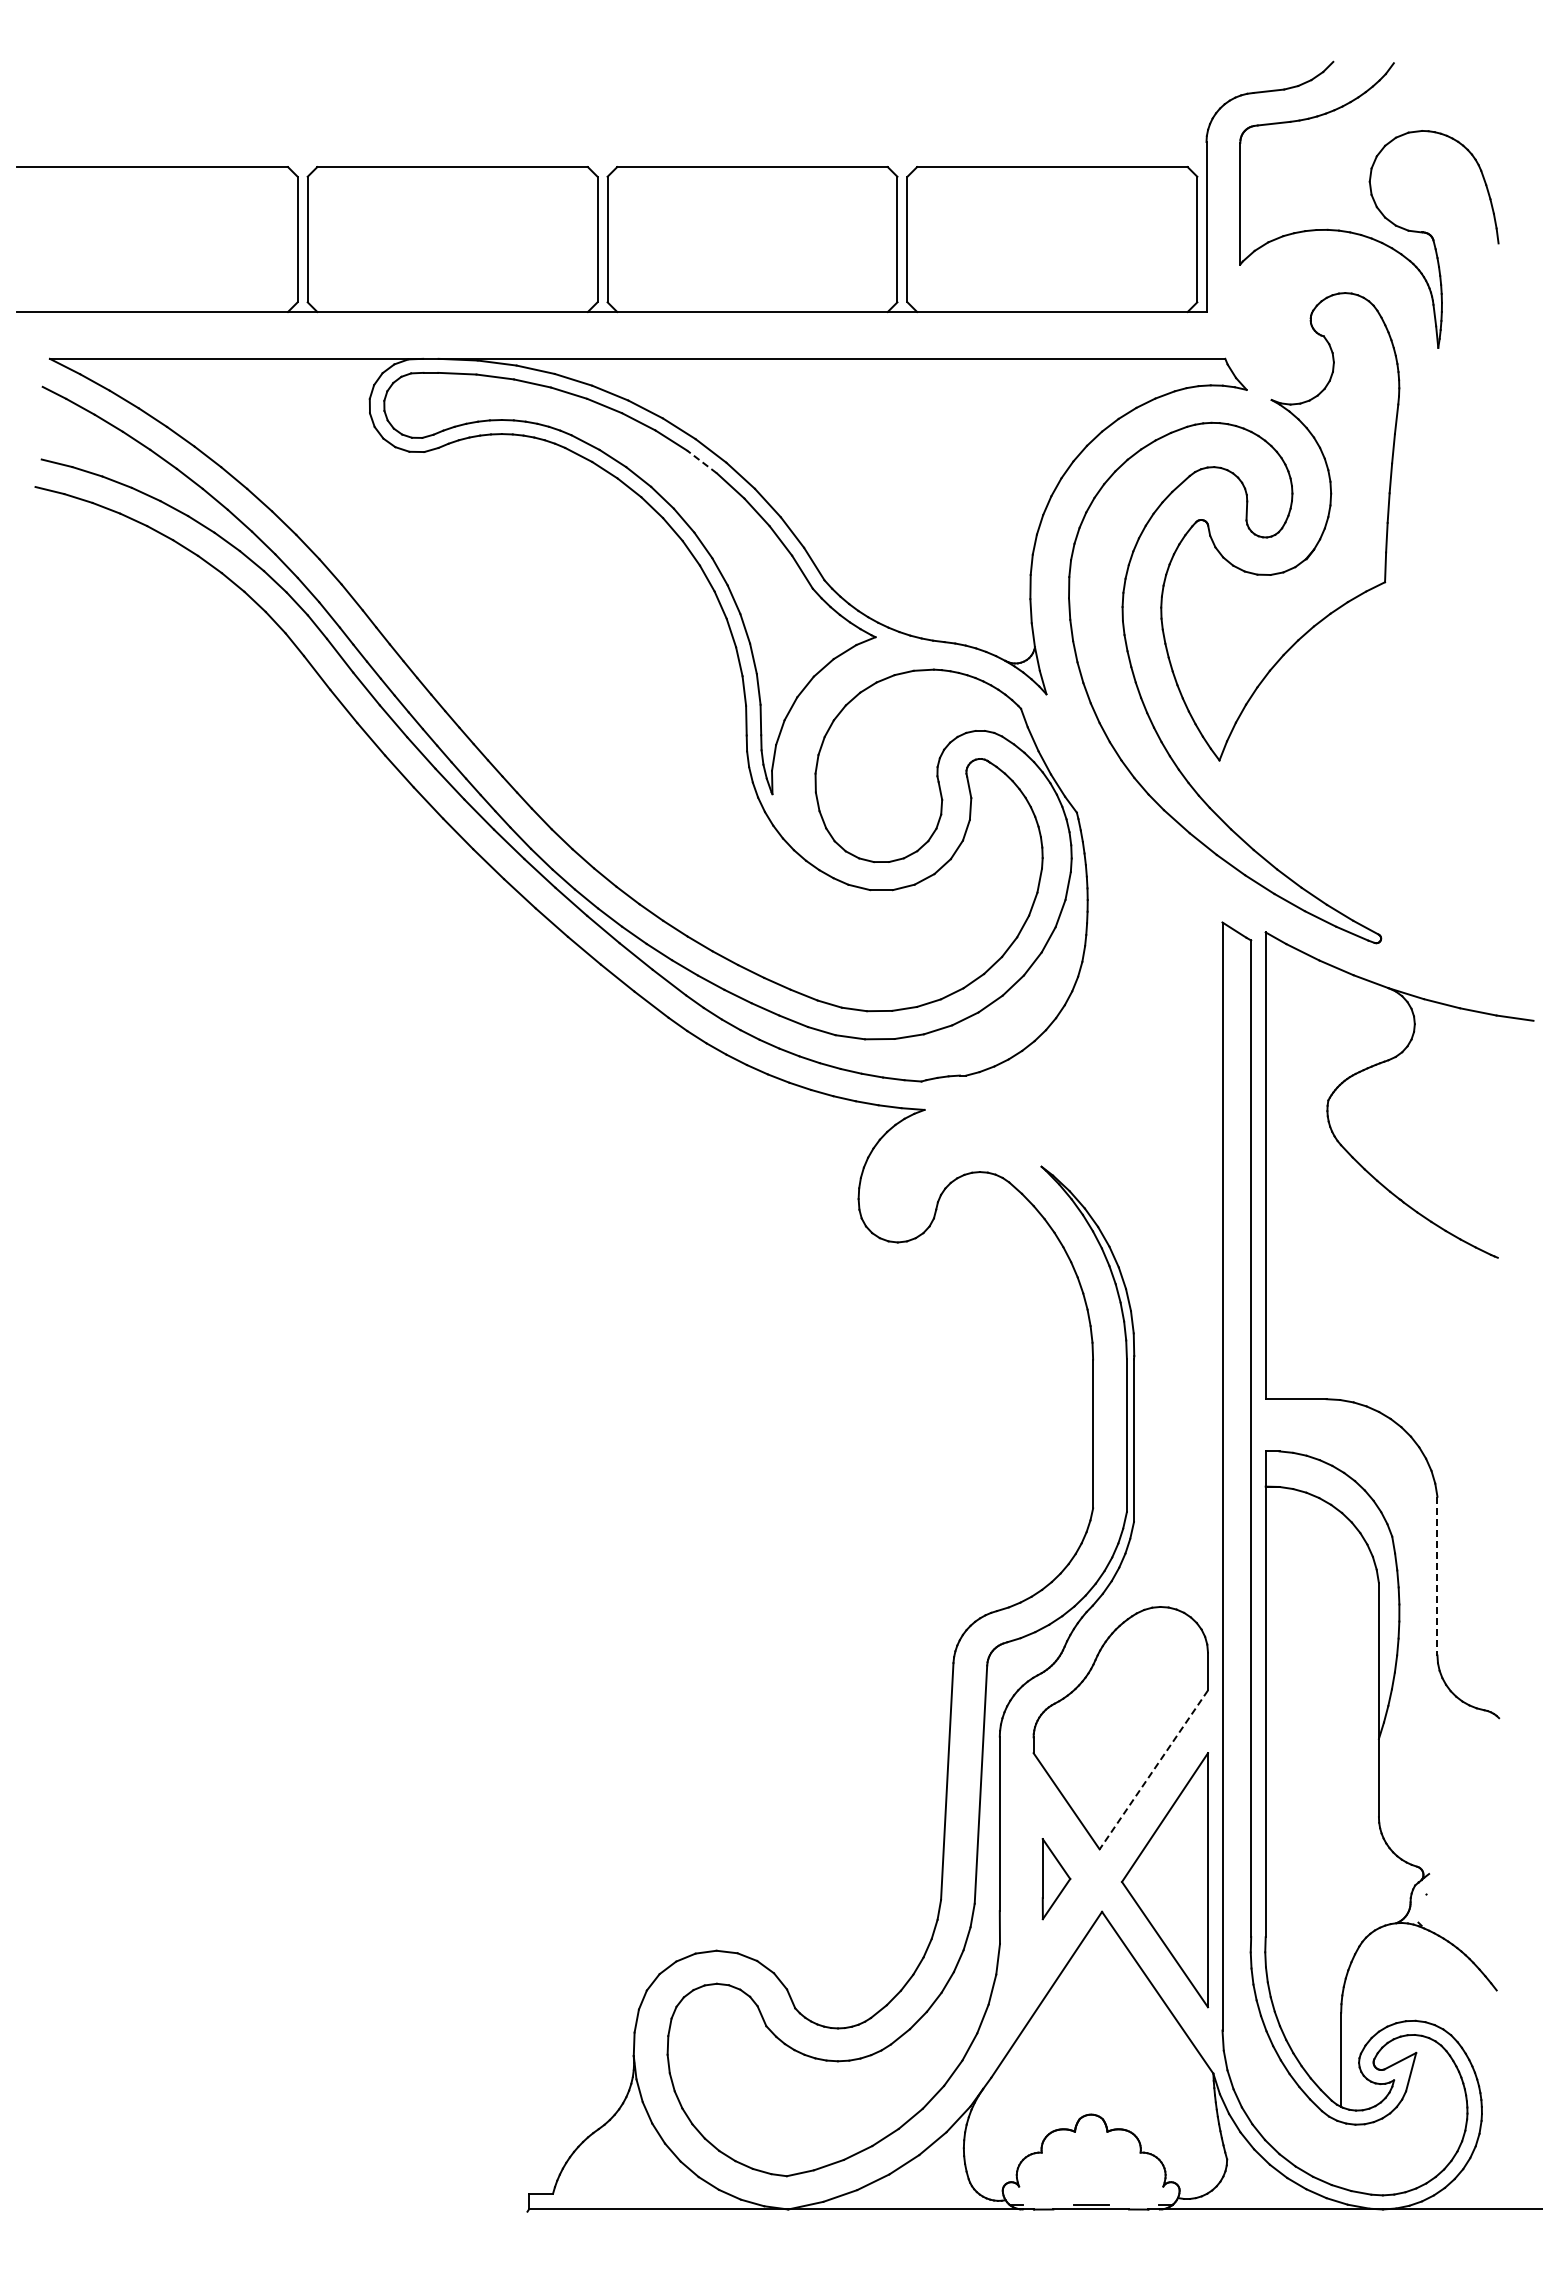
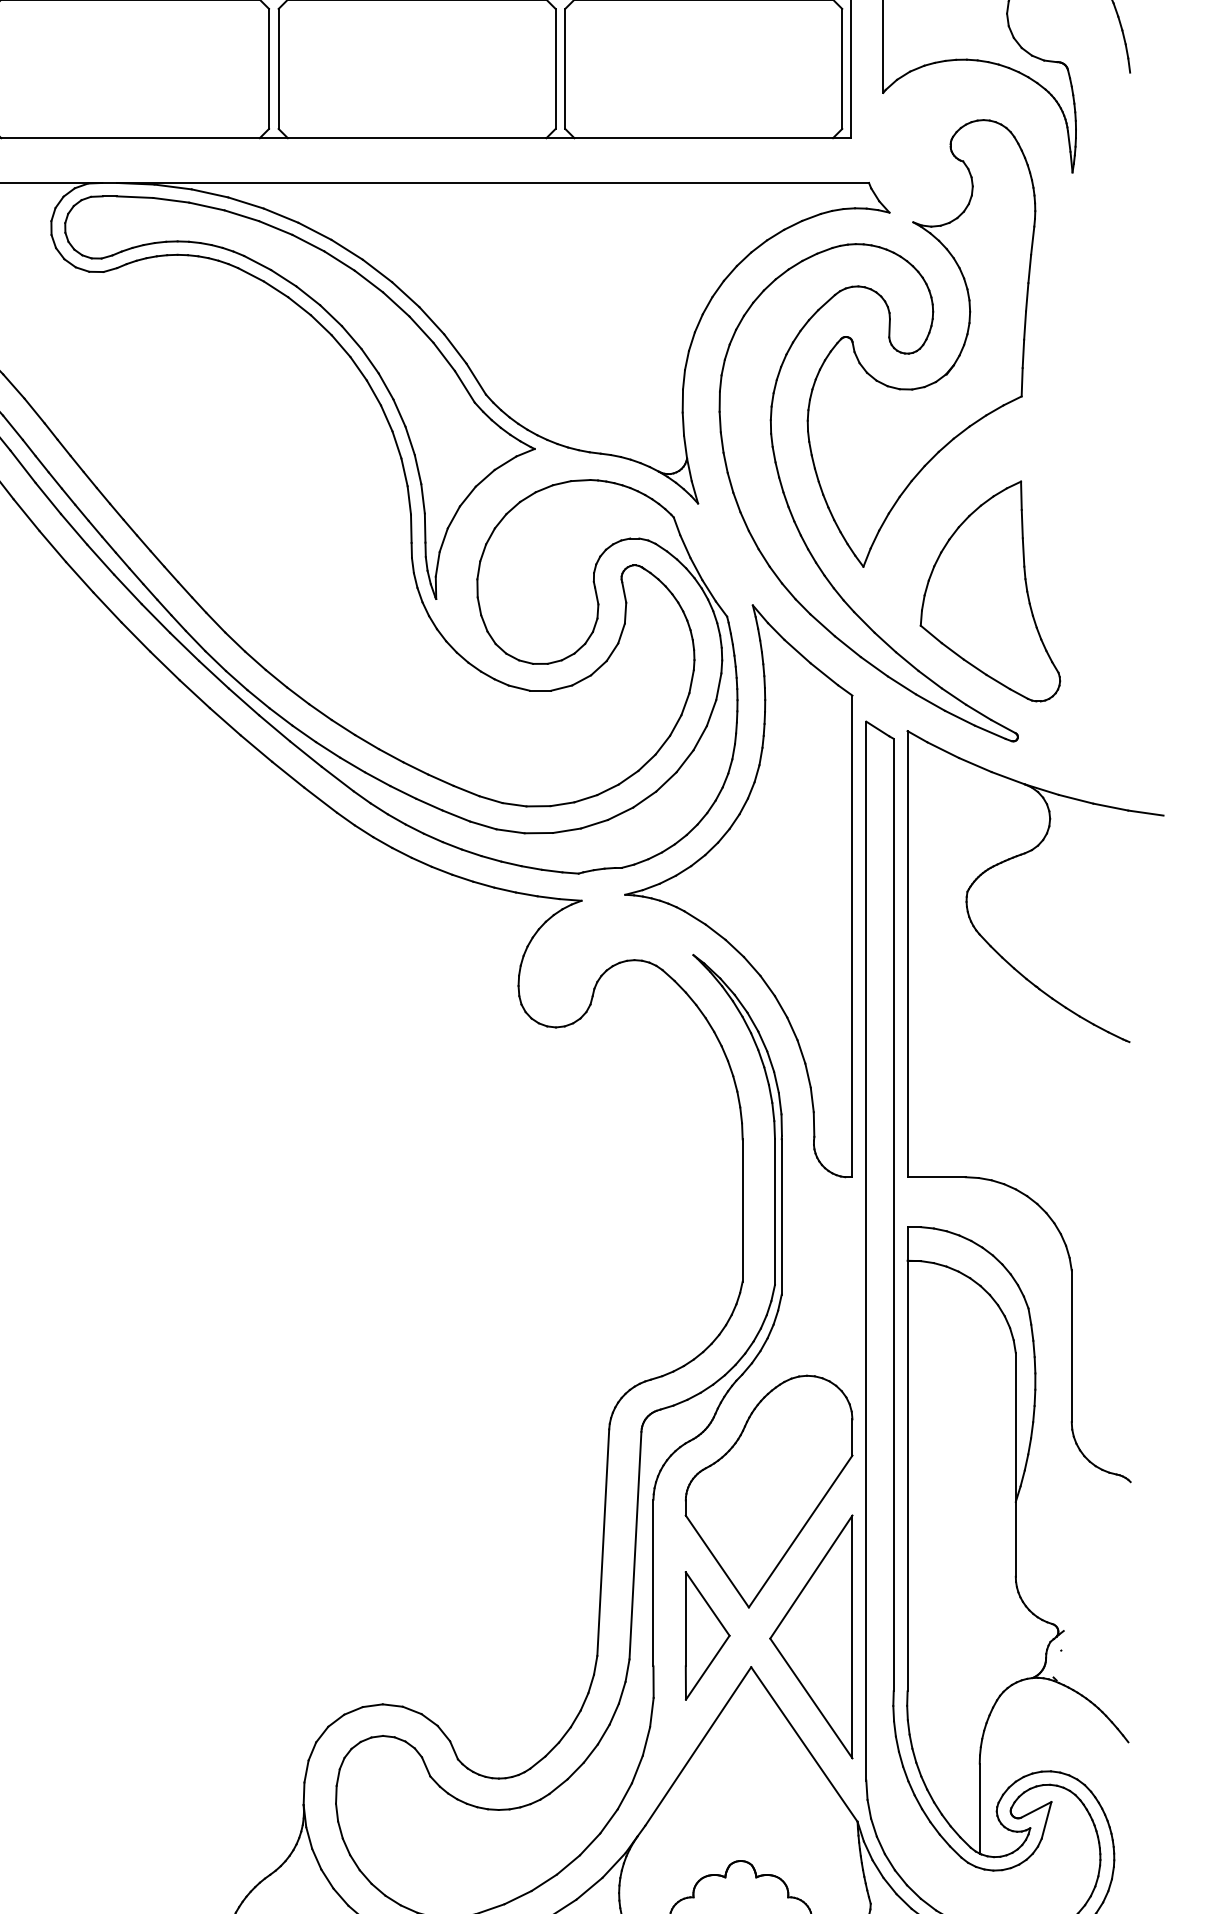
line: (702, 461) -> (369, 281), dashed -> solid
part: (1352, 786) -> (990, 591), added
part: (1088, 1099) -> (738, 890), added
line: (1437, 1576) -> (1071, 1346), dashed -> solid
line: (1153, 1770) -> (800, 1532), dashed -> solid
part: (1056, 1878) -> (707, 1635), size x1.67

